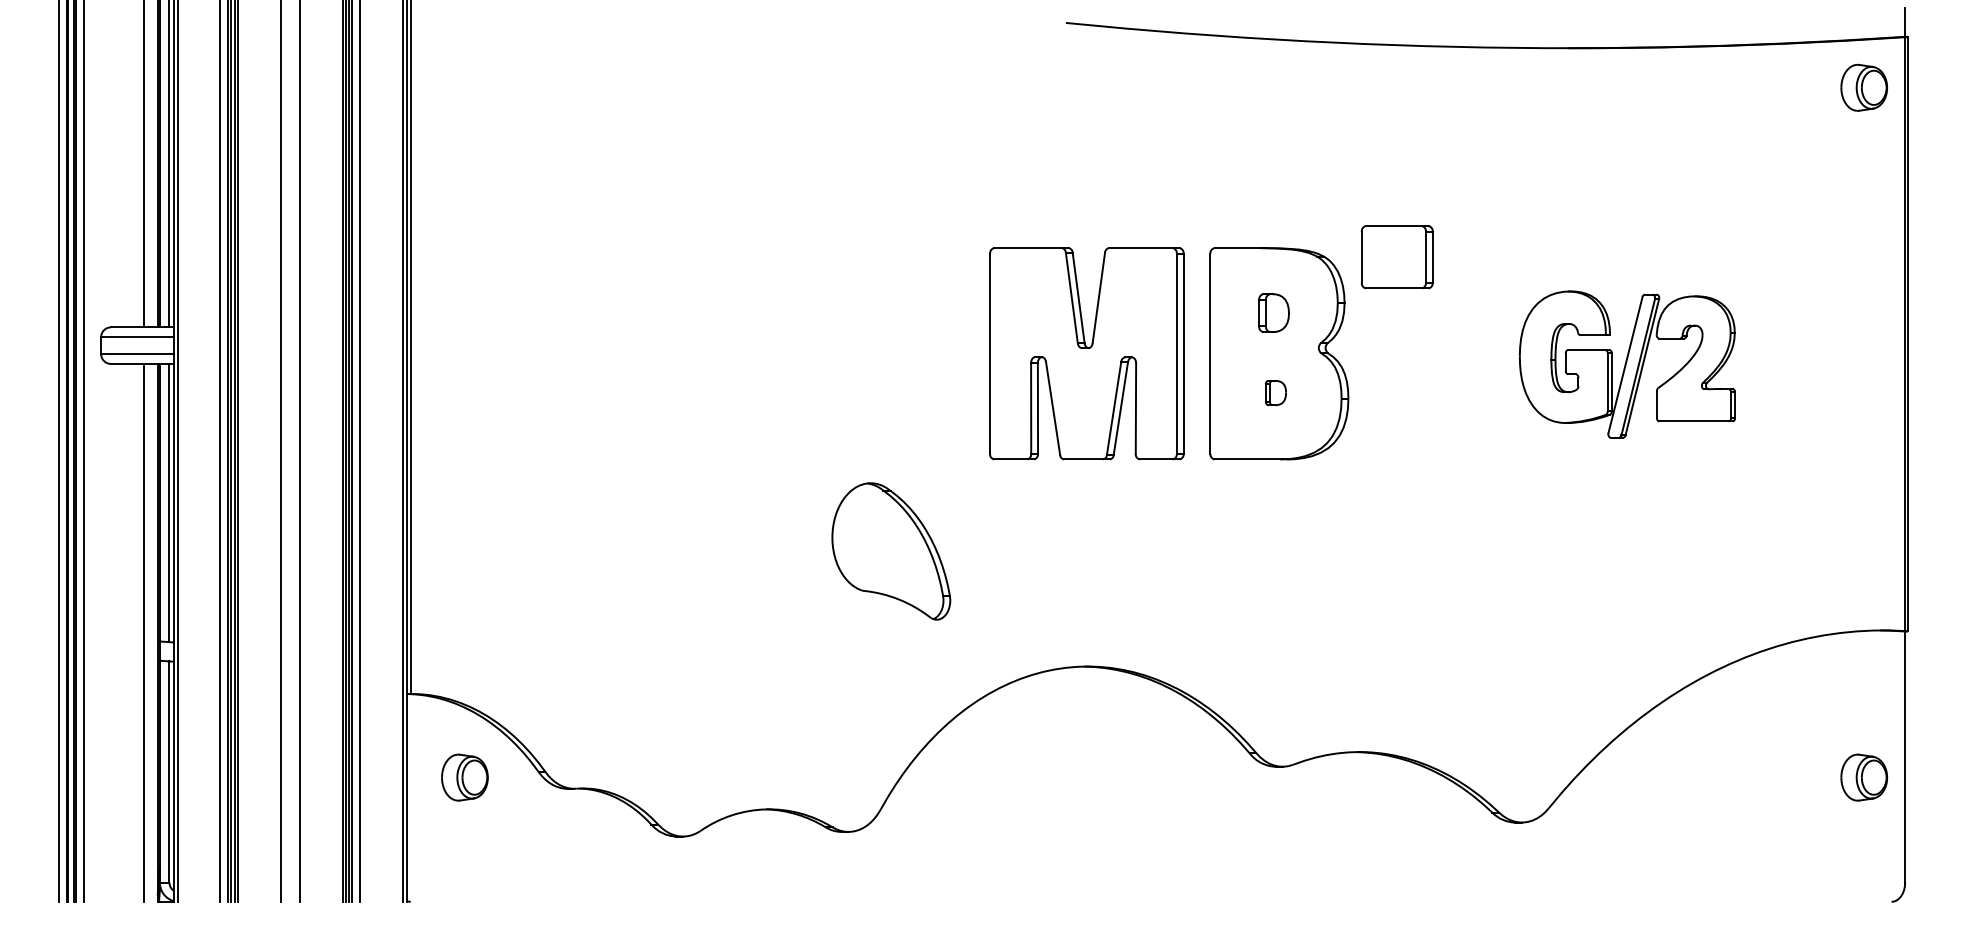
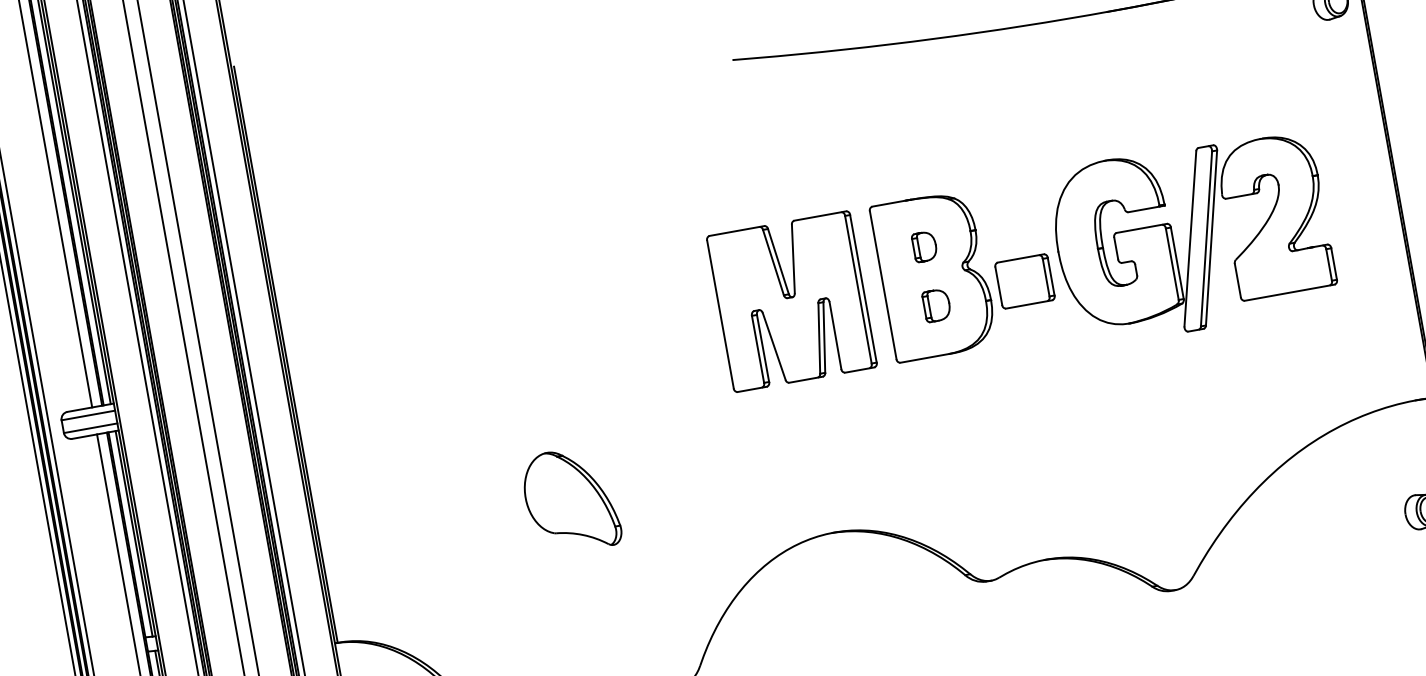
part: (1396, 257) -> (1024, 281), moved
part: (1627, 364) -> (1192, 237), size x1.67
part: (1275, 392) -> (936, 305), size x1.67
part: (891, 551) -> (571, 500), moved

